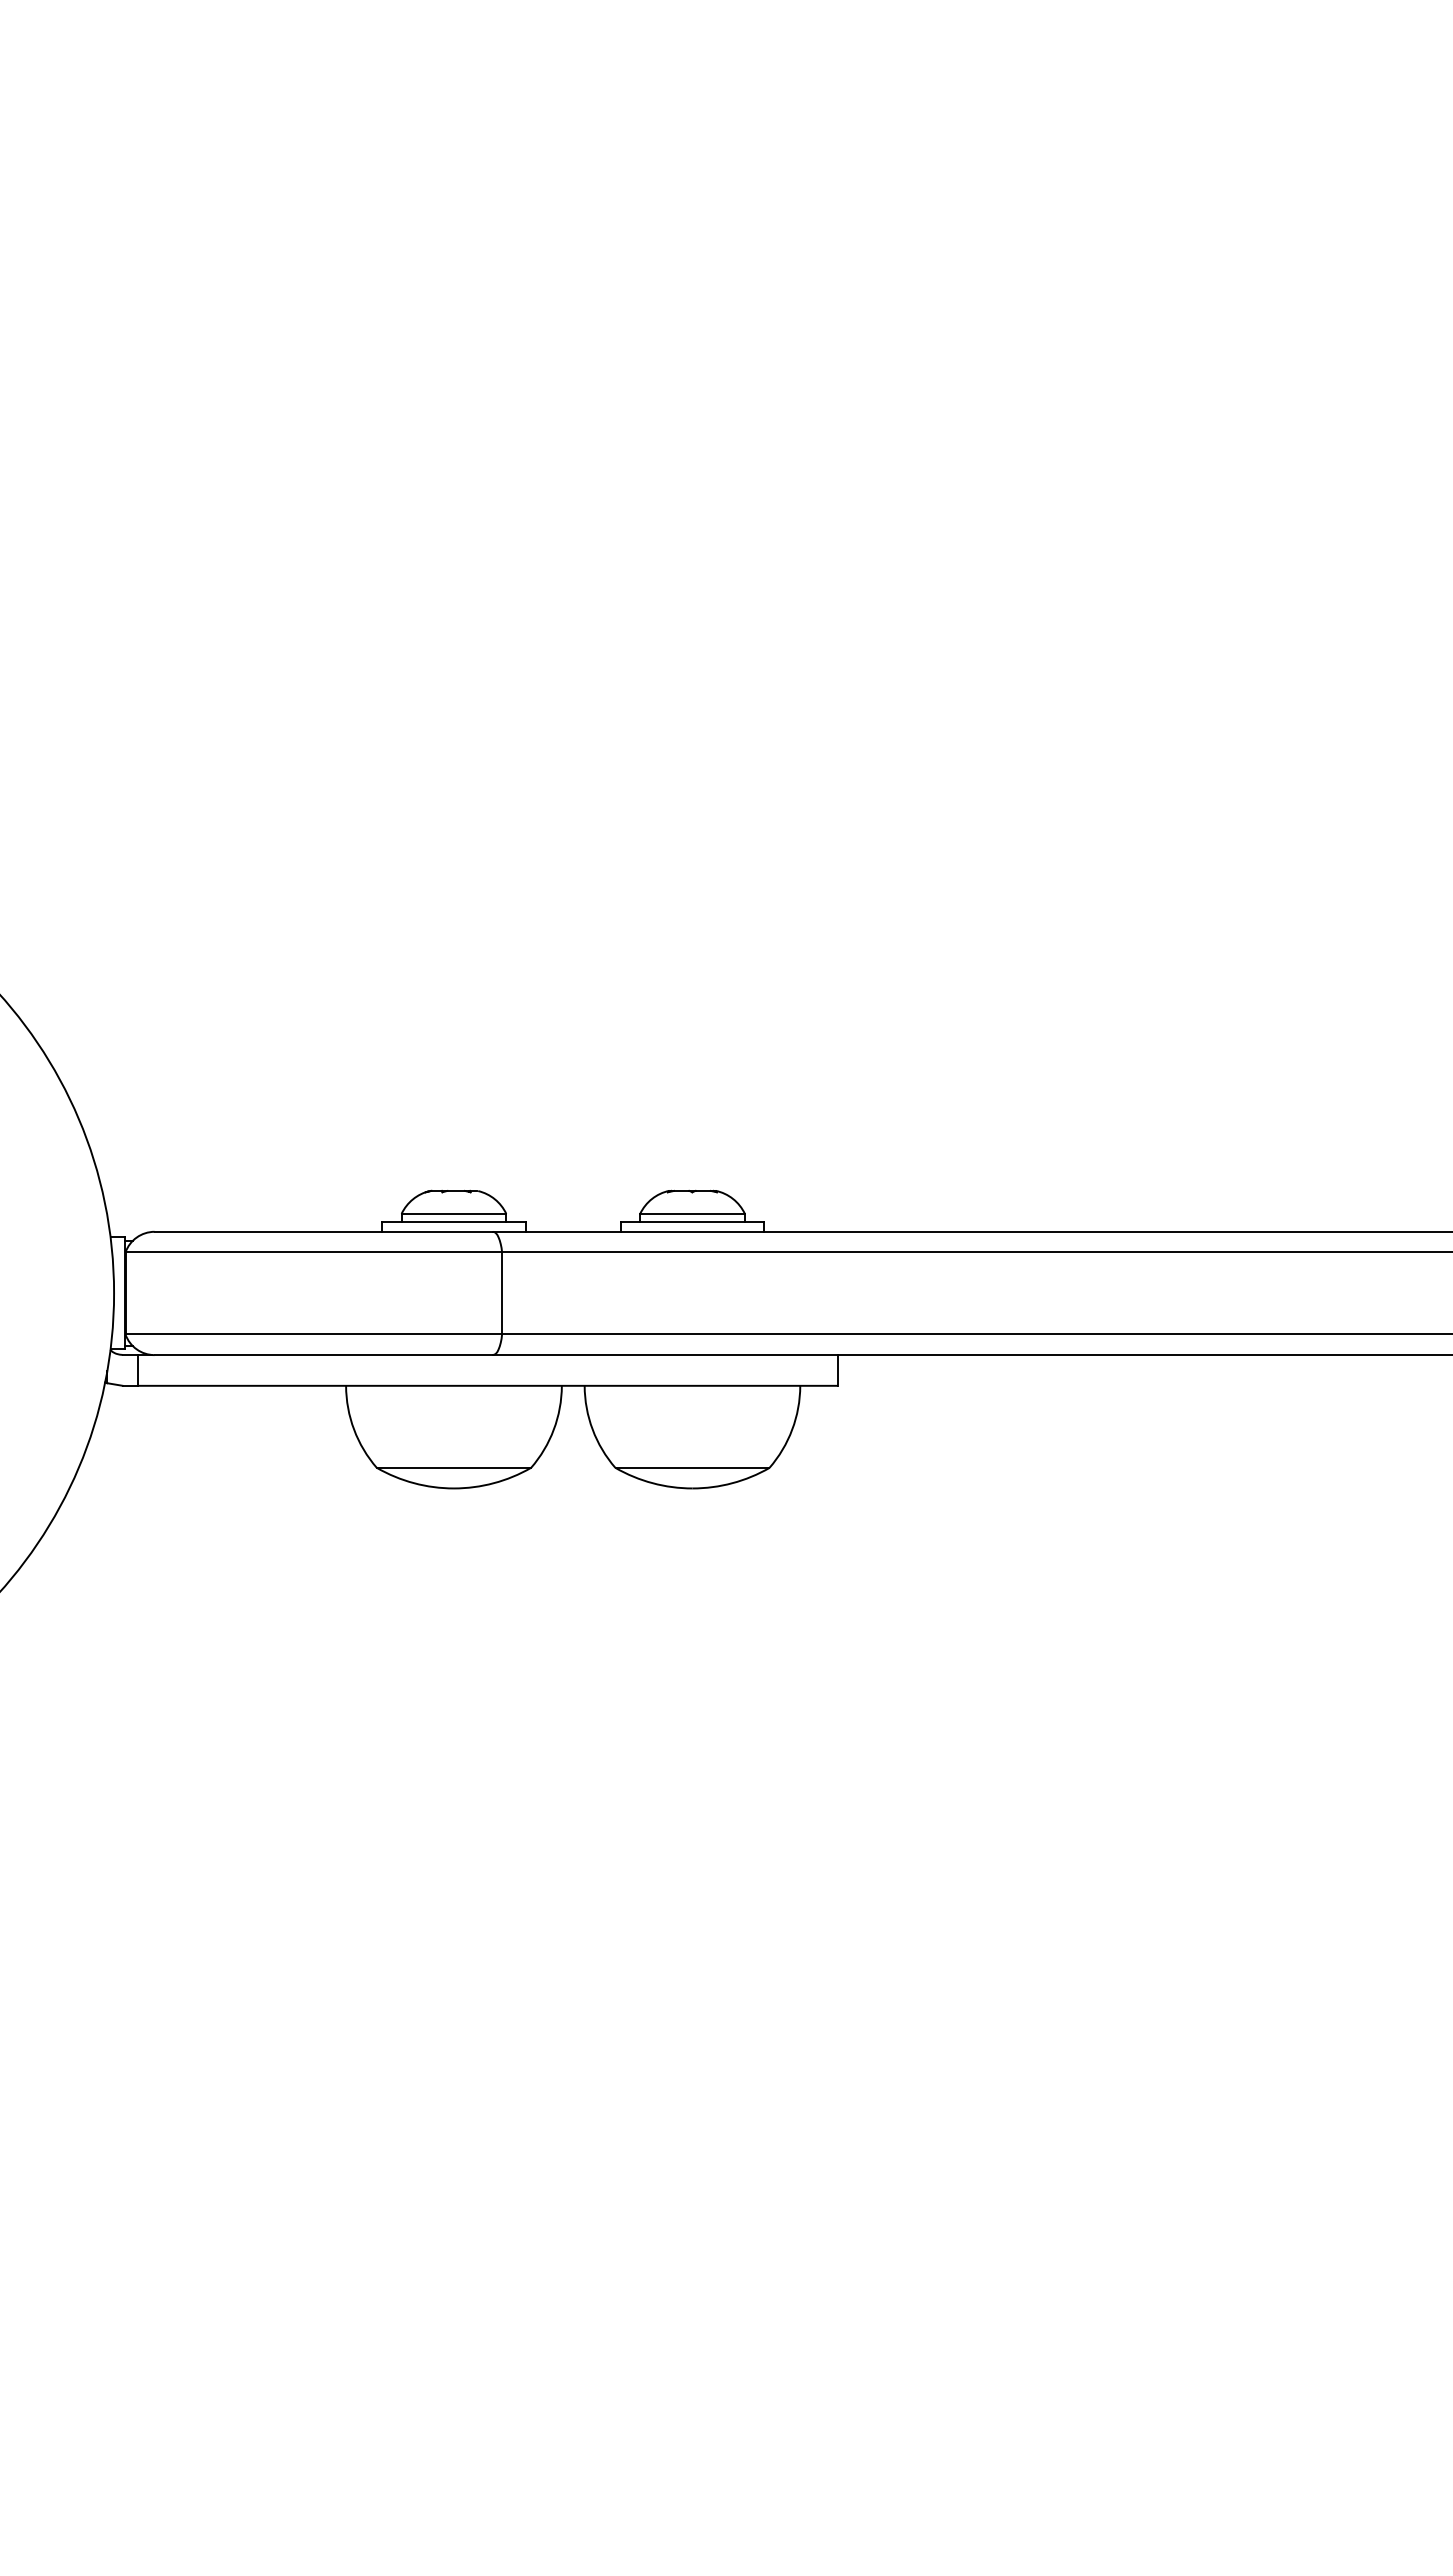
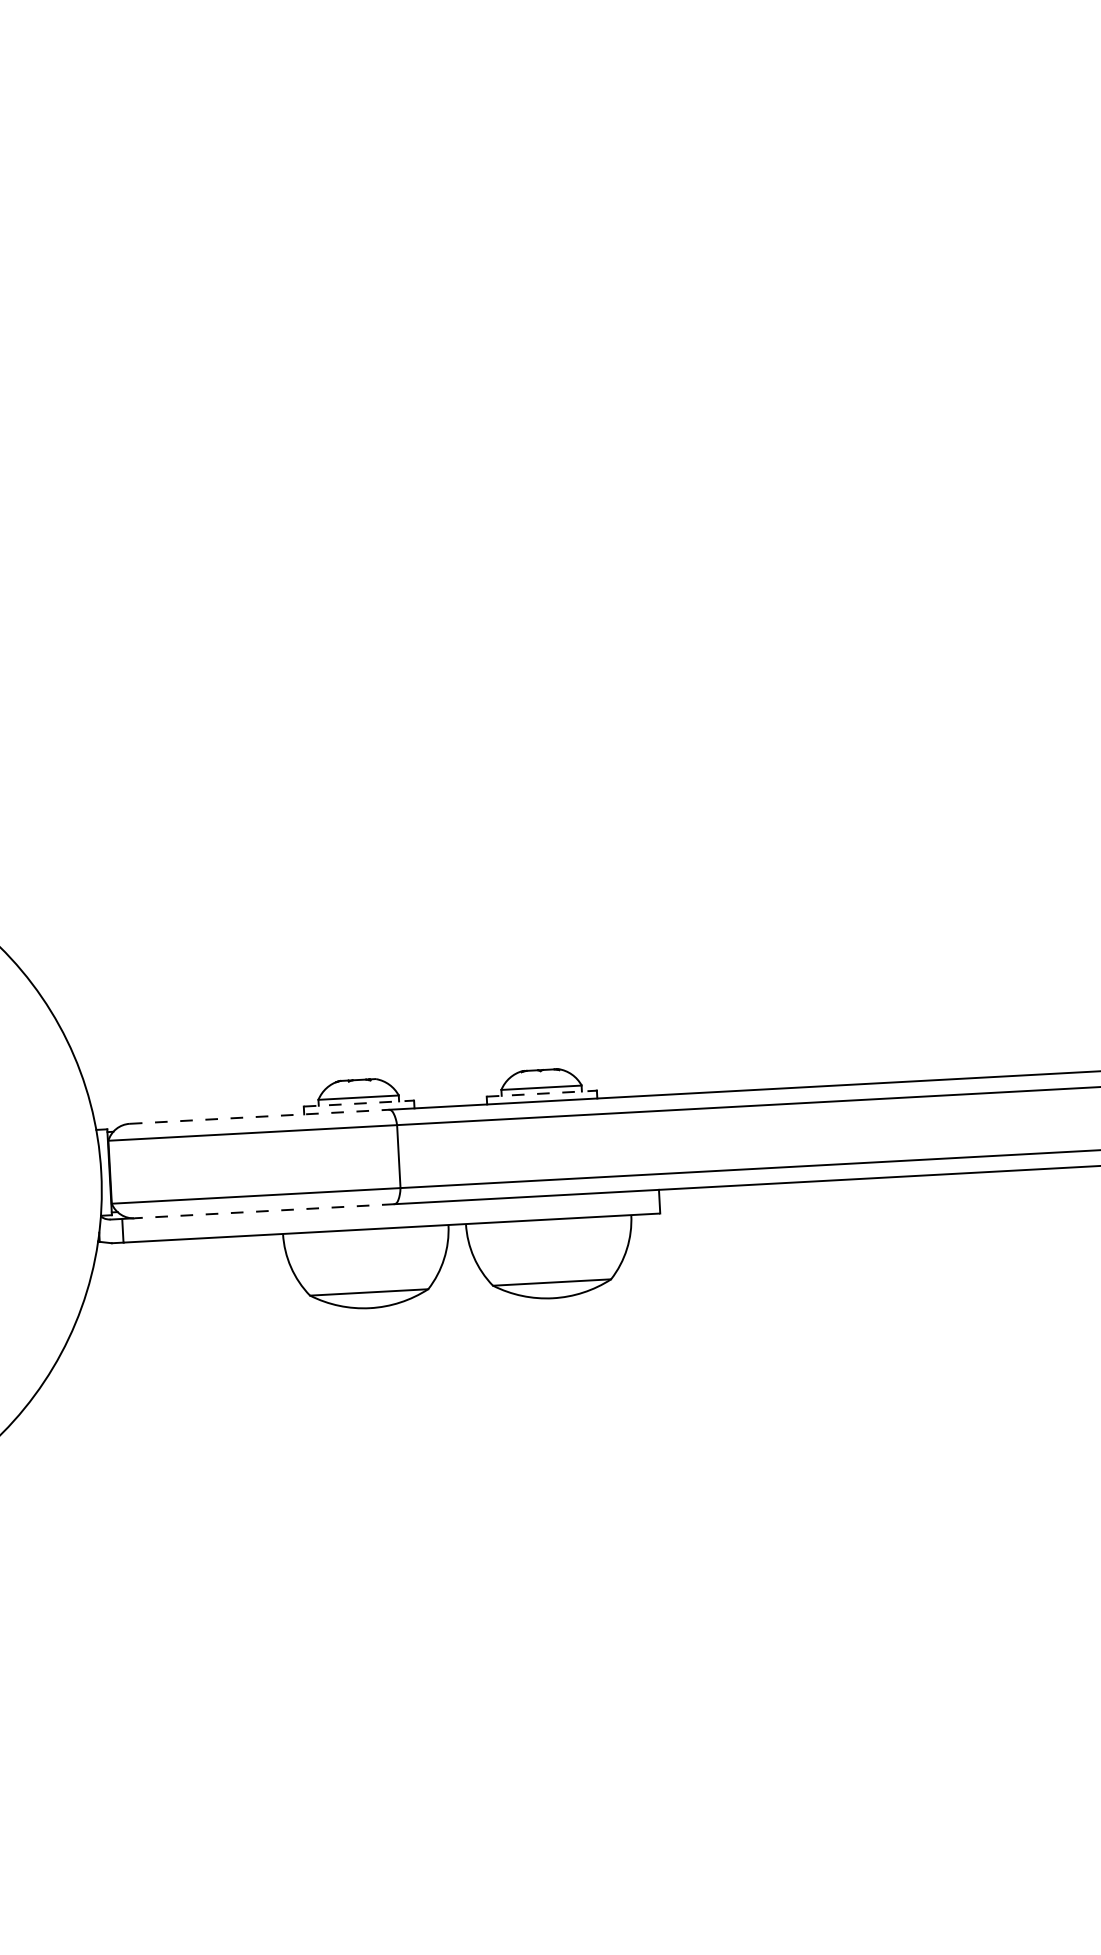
line: (453, 1221) -> (358, 1103), solid -> dashed
line: (692, 1221) -> (541, 1093), solid -> dashed
line: (324, 1231) -> (260, 1116), solid -> dashed
line: (323, 1354) -> (264, 1210), solid -> dashed

